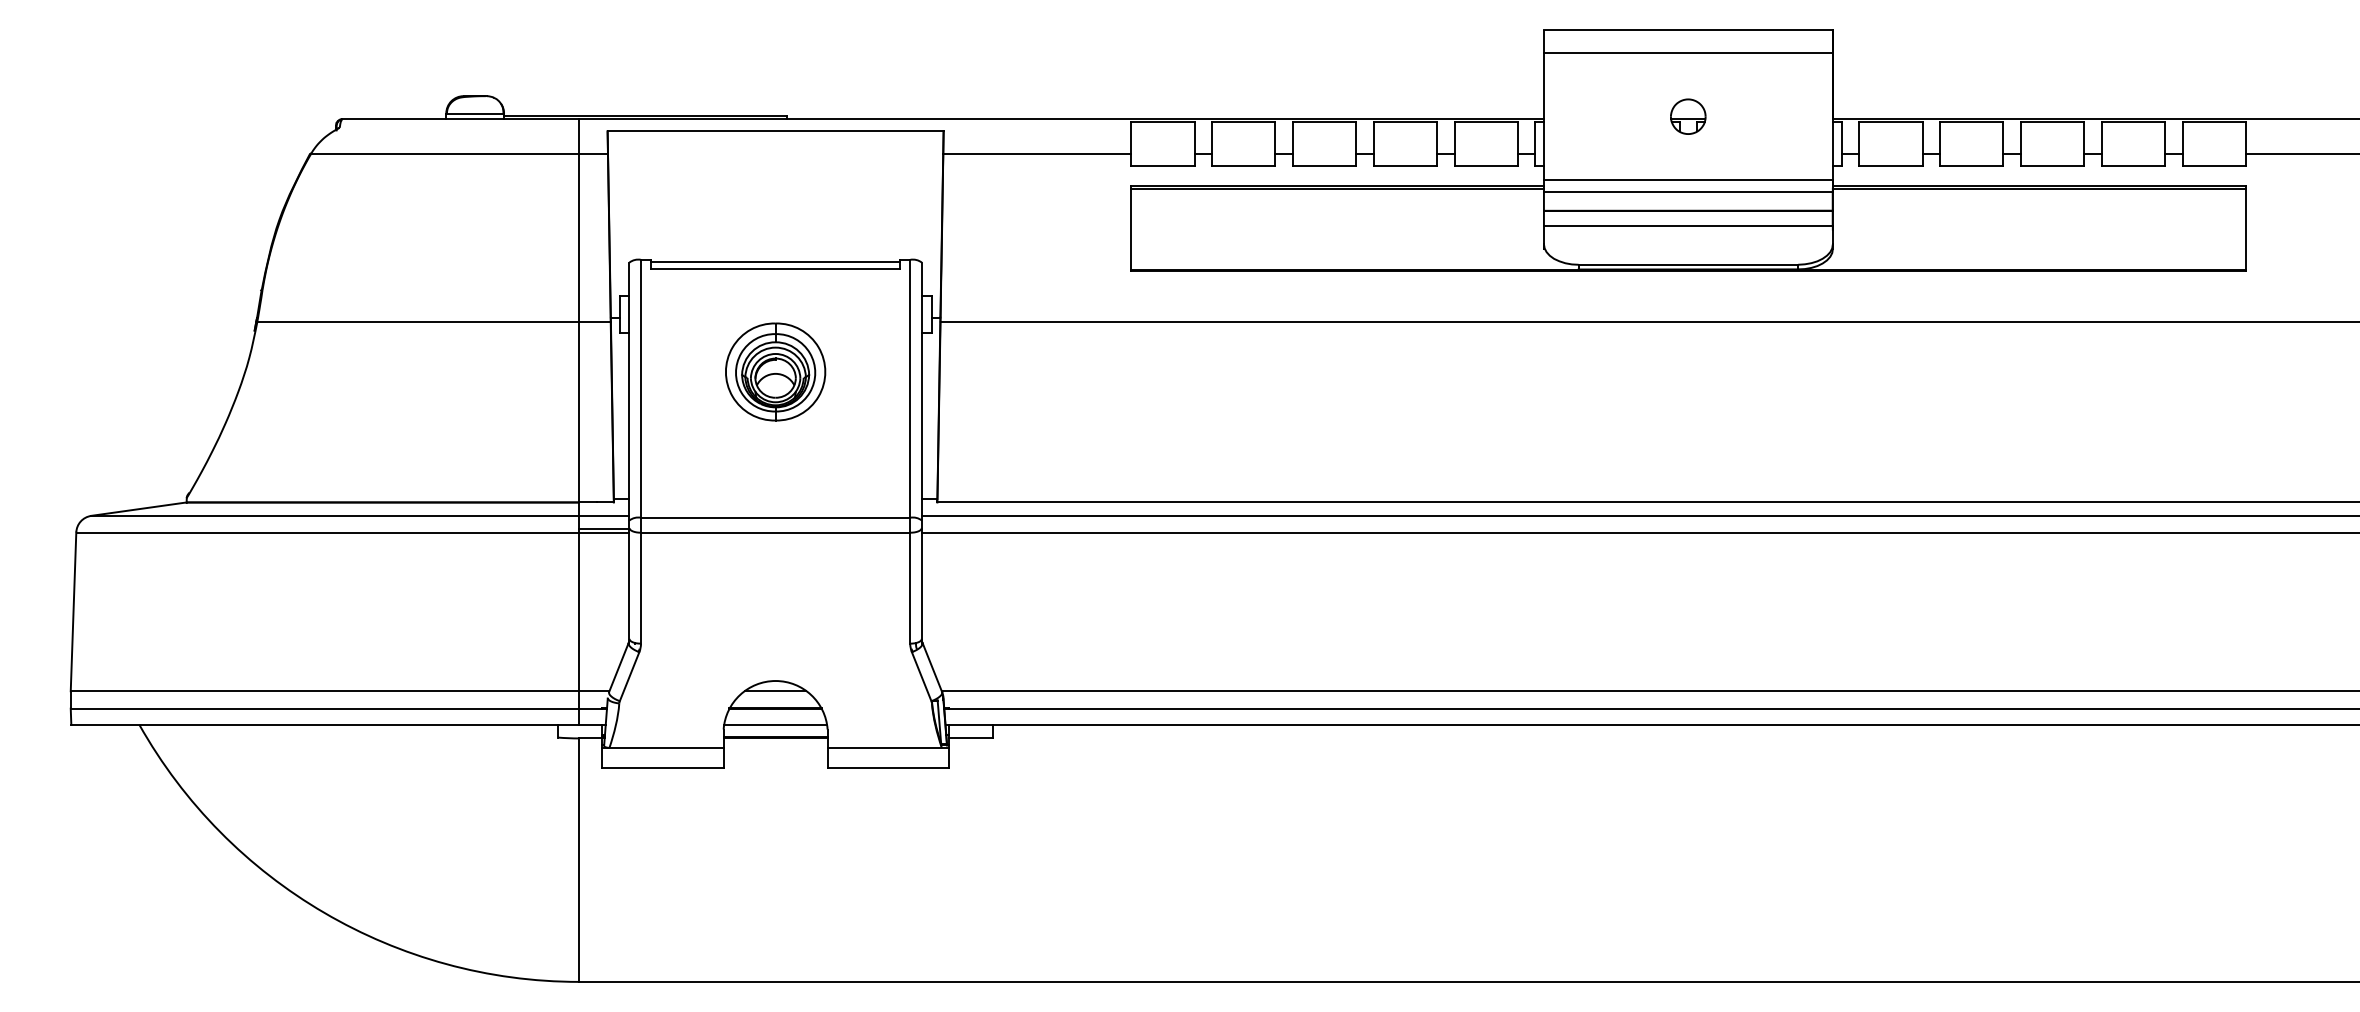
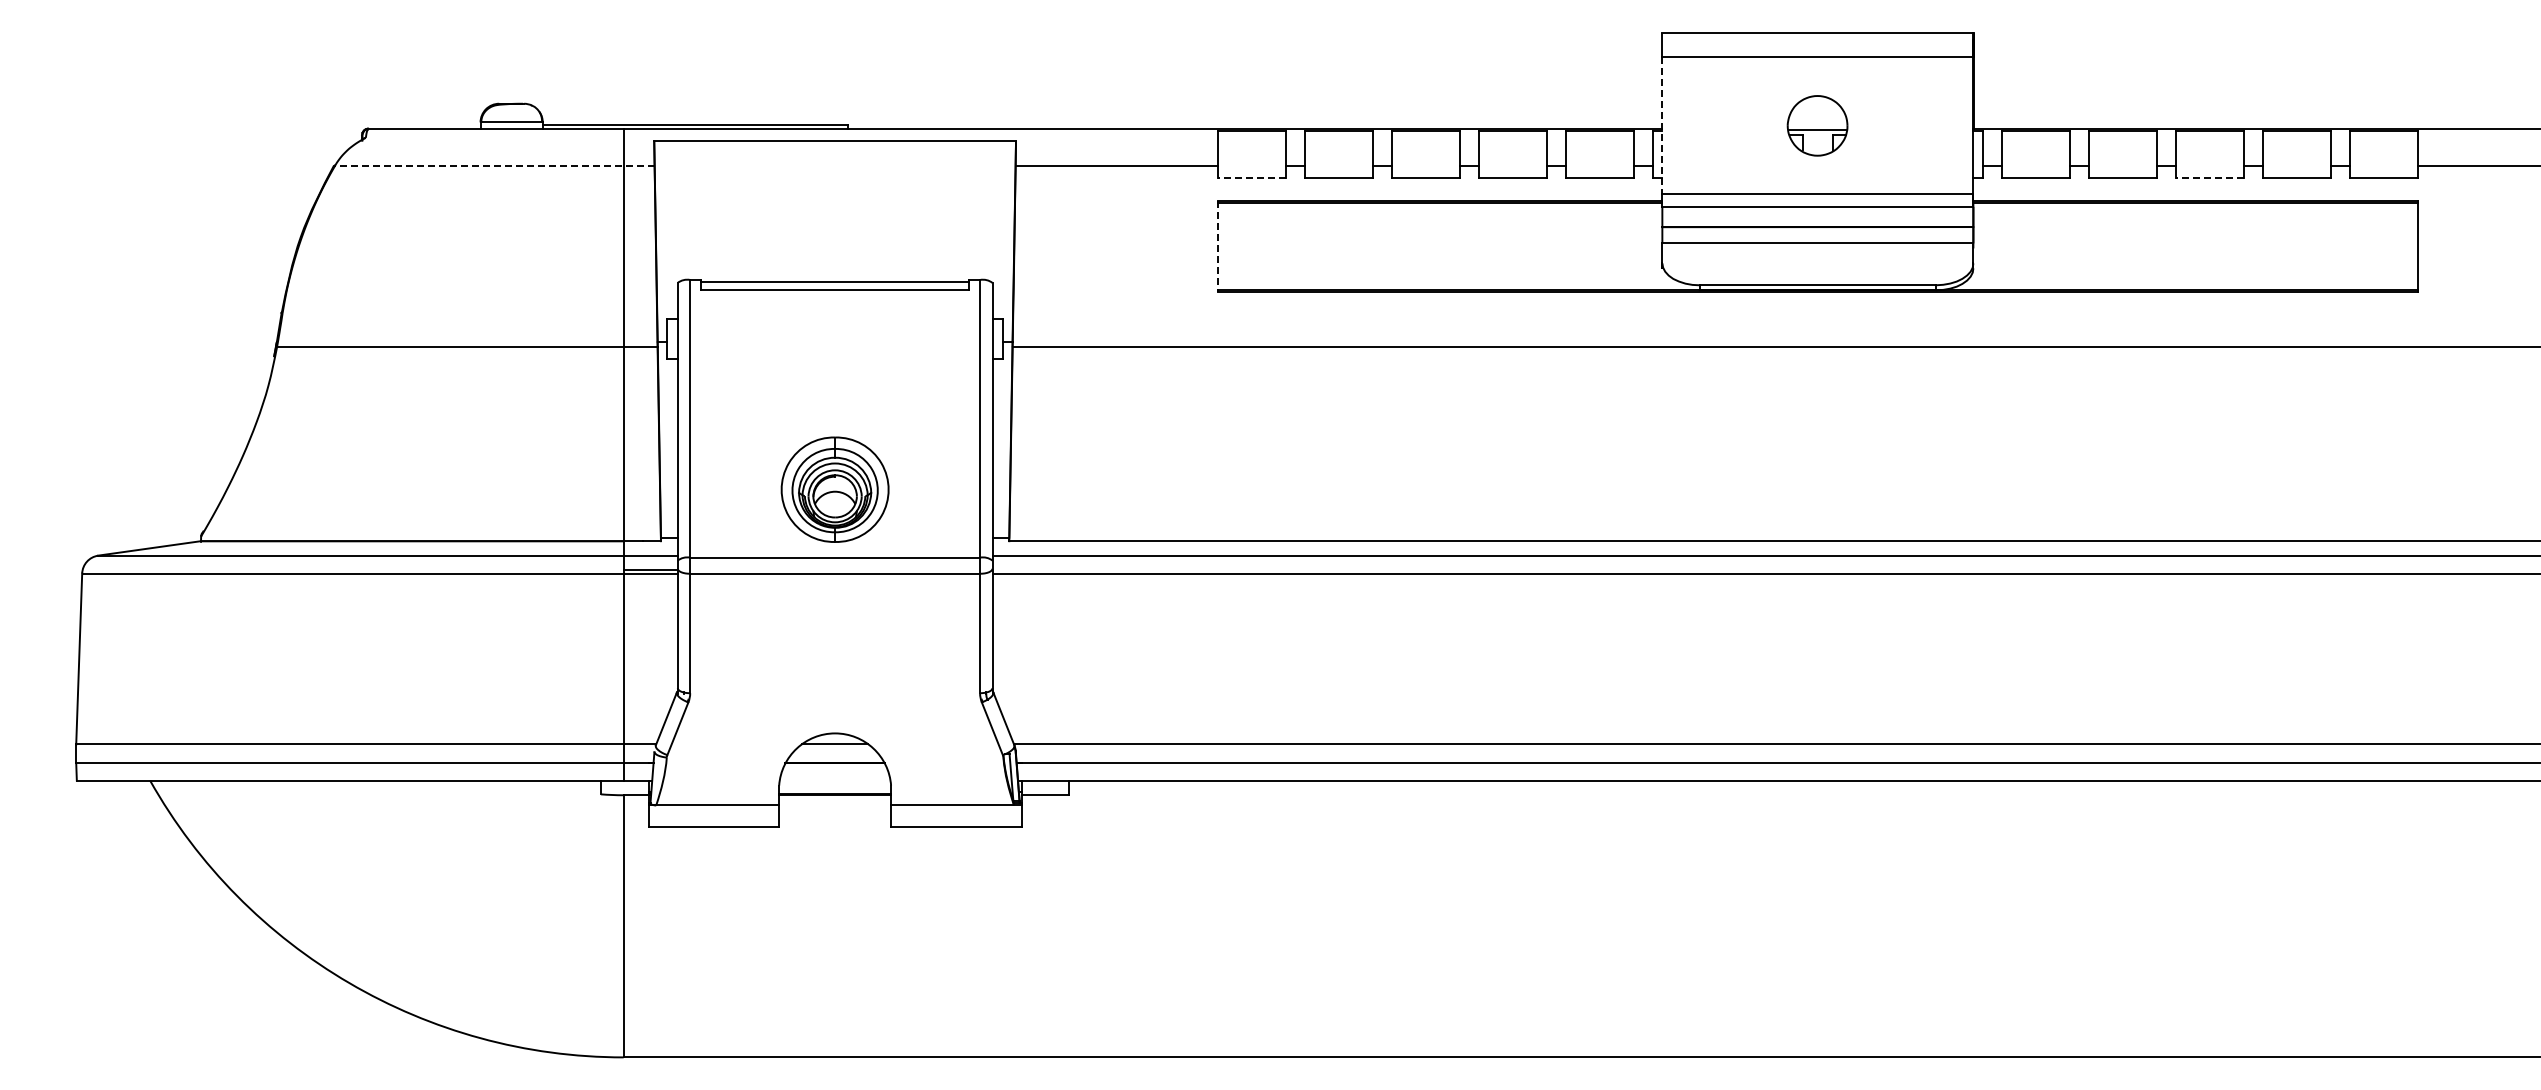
part: (1688, 116) -> (1817, 125), size x1.6
line: (1544, 117) -> (1662, 126), solid -> dashed
line: (459, 153) -> (494, 165), solid -> dashed
line: (1162, 165) -> (1251, 178), solid -> dashed
line: (2052, 165) -> (2209, 178), solid -> dashed
line: (1130, 228) -> (1217, 246), solid -> dashed
part: (775, 371) -> (834, 489), moved
line: (775, 724) -> (834, 780), removed

